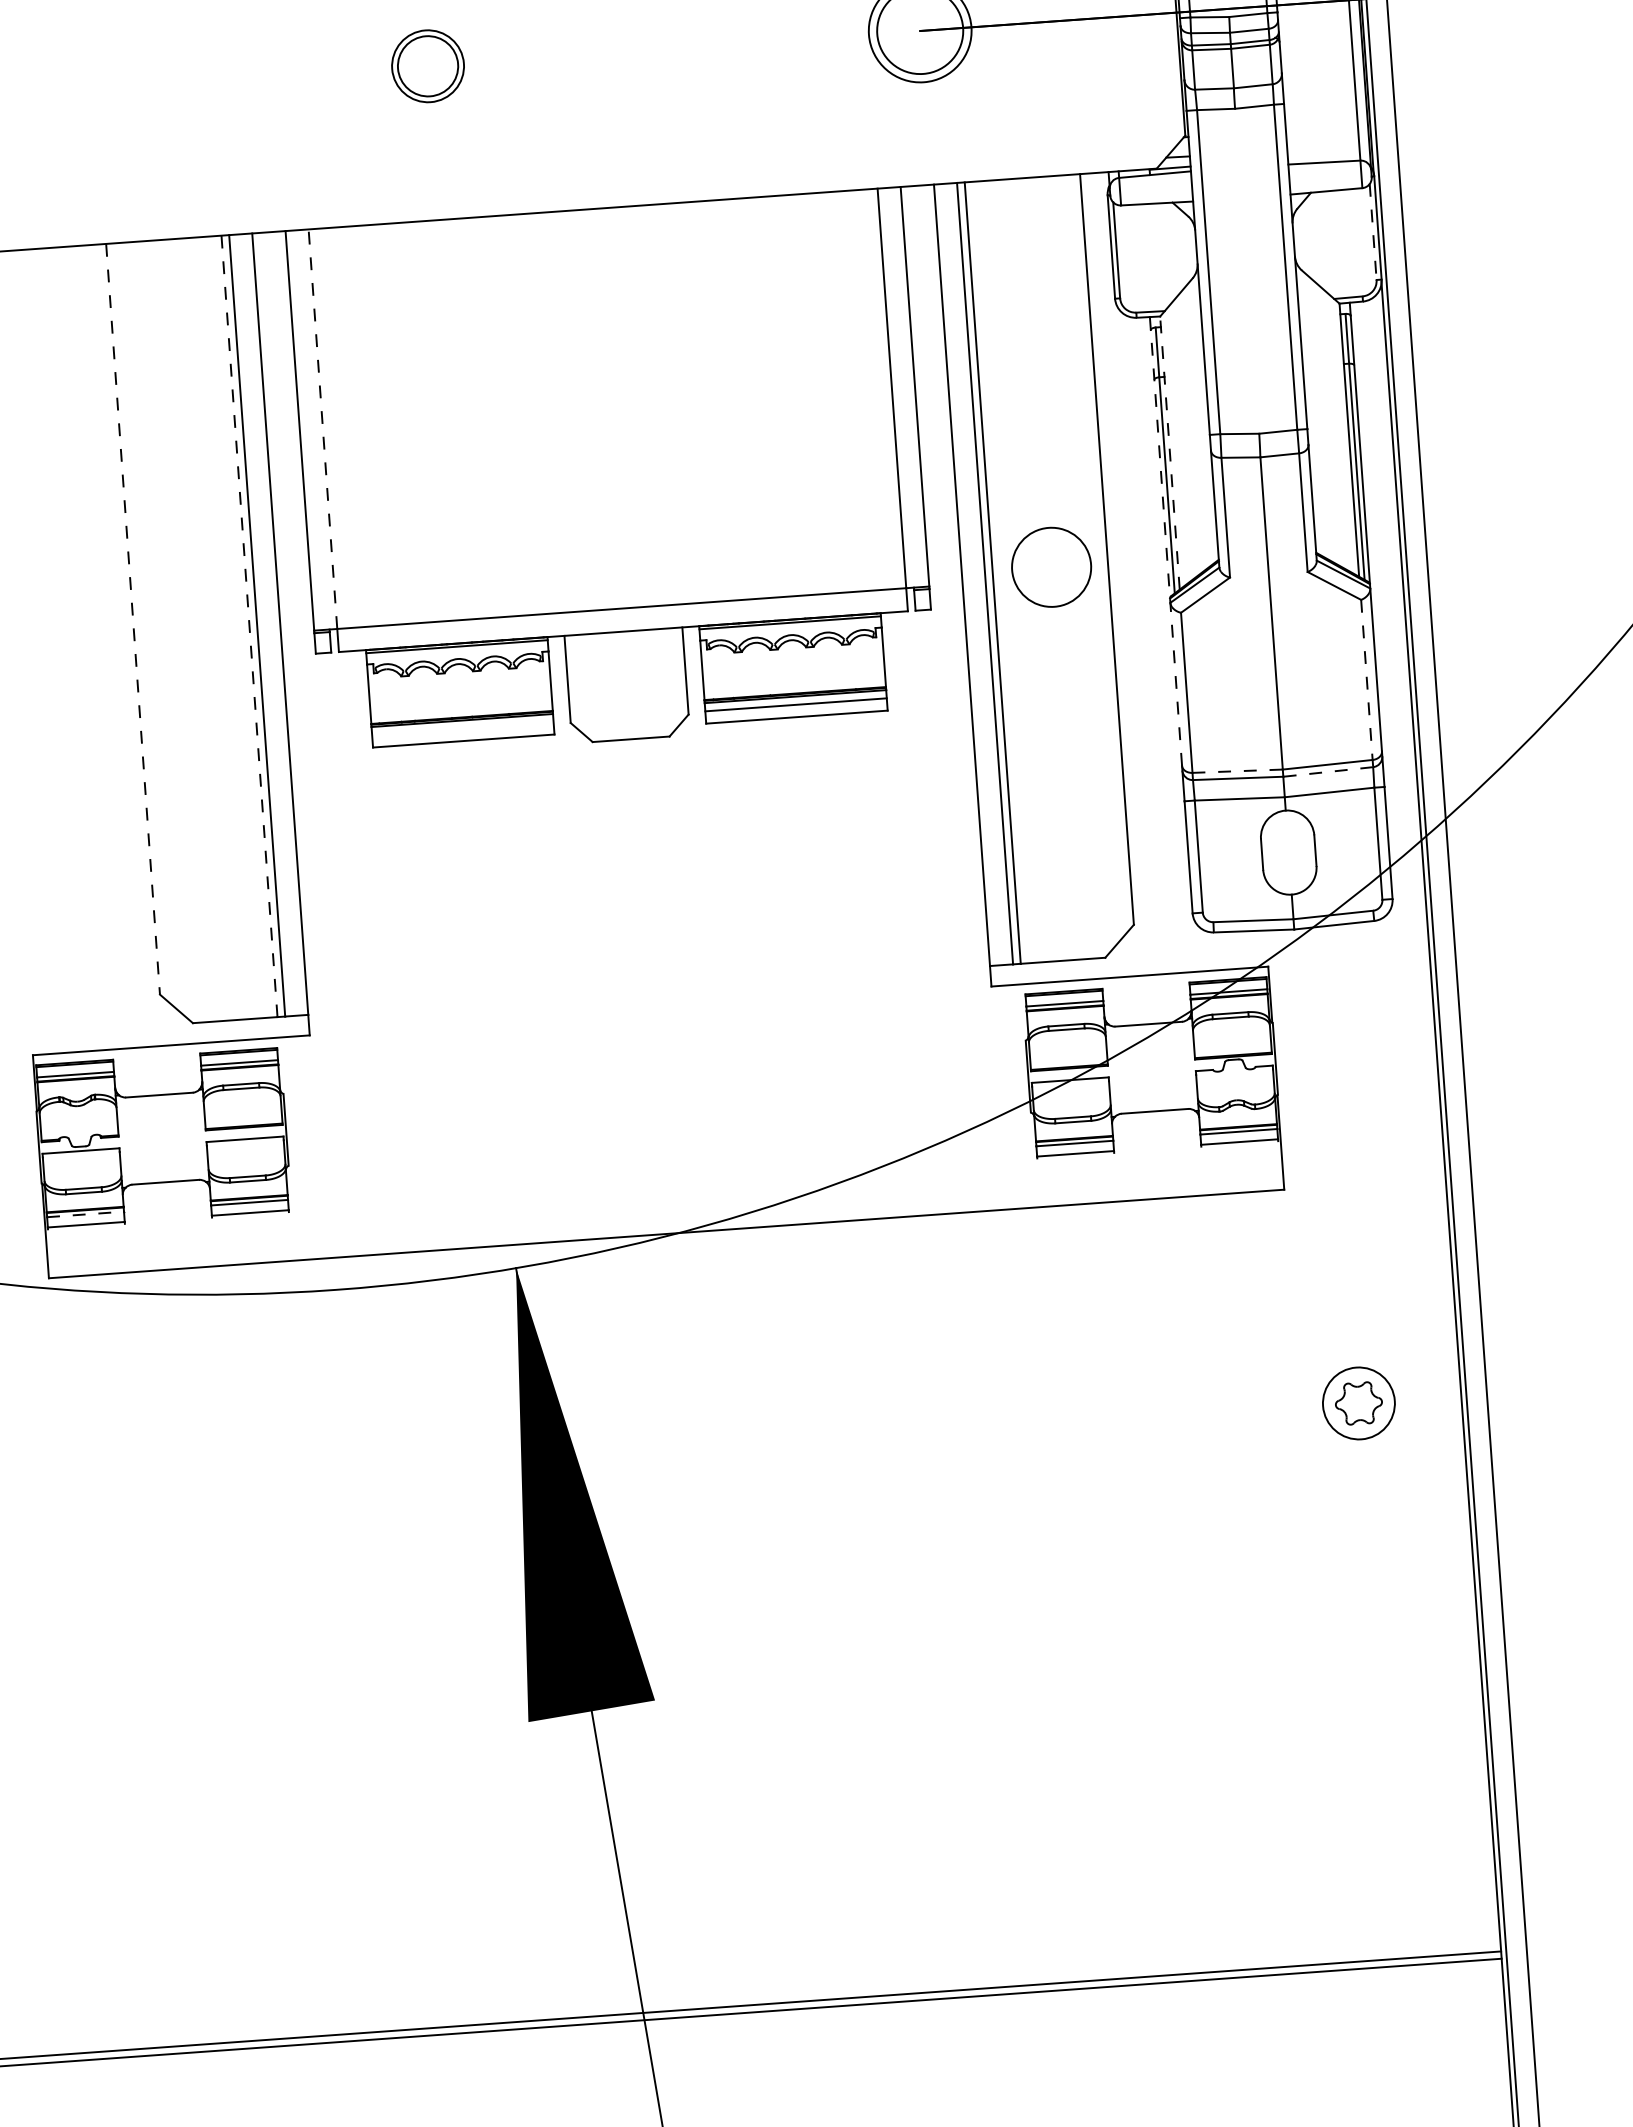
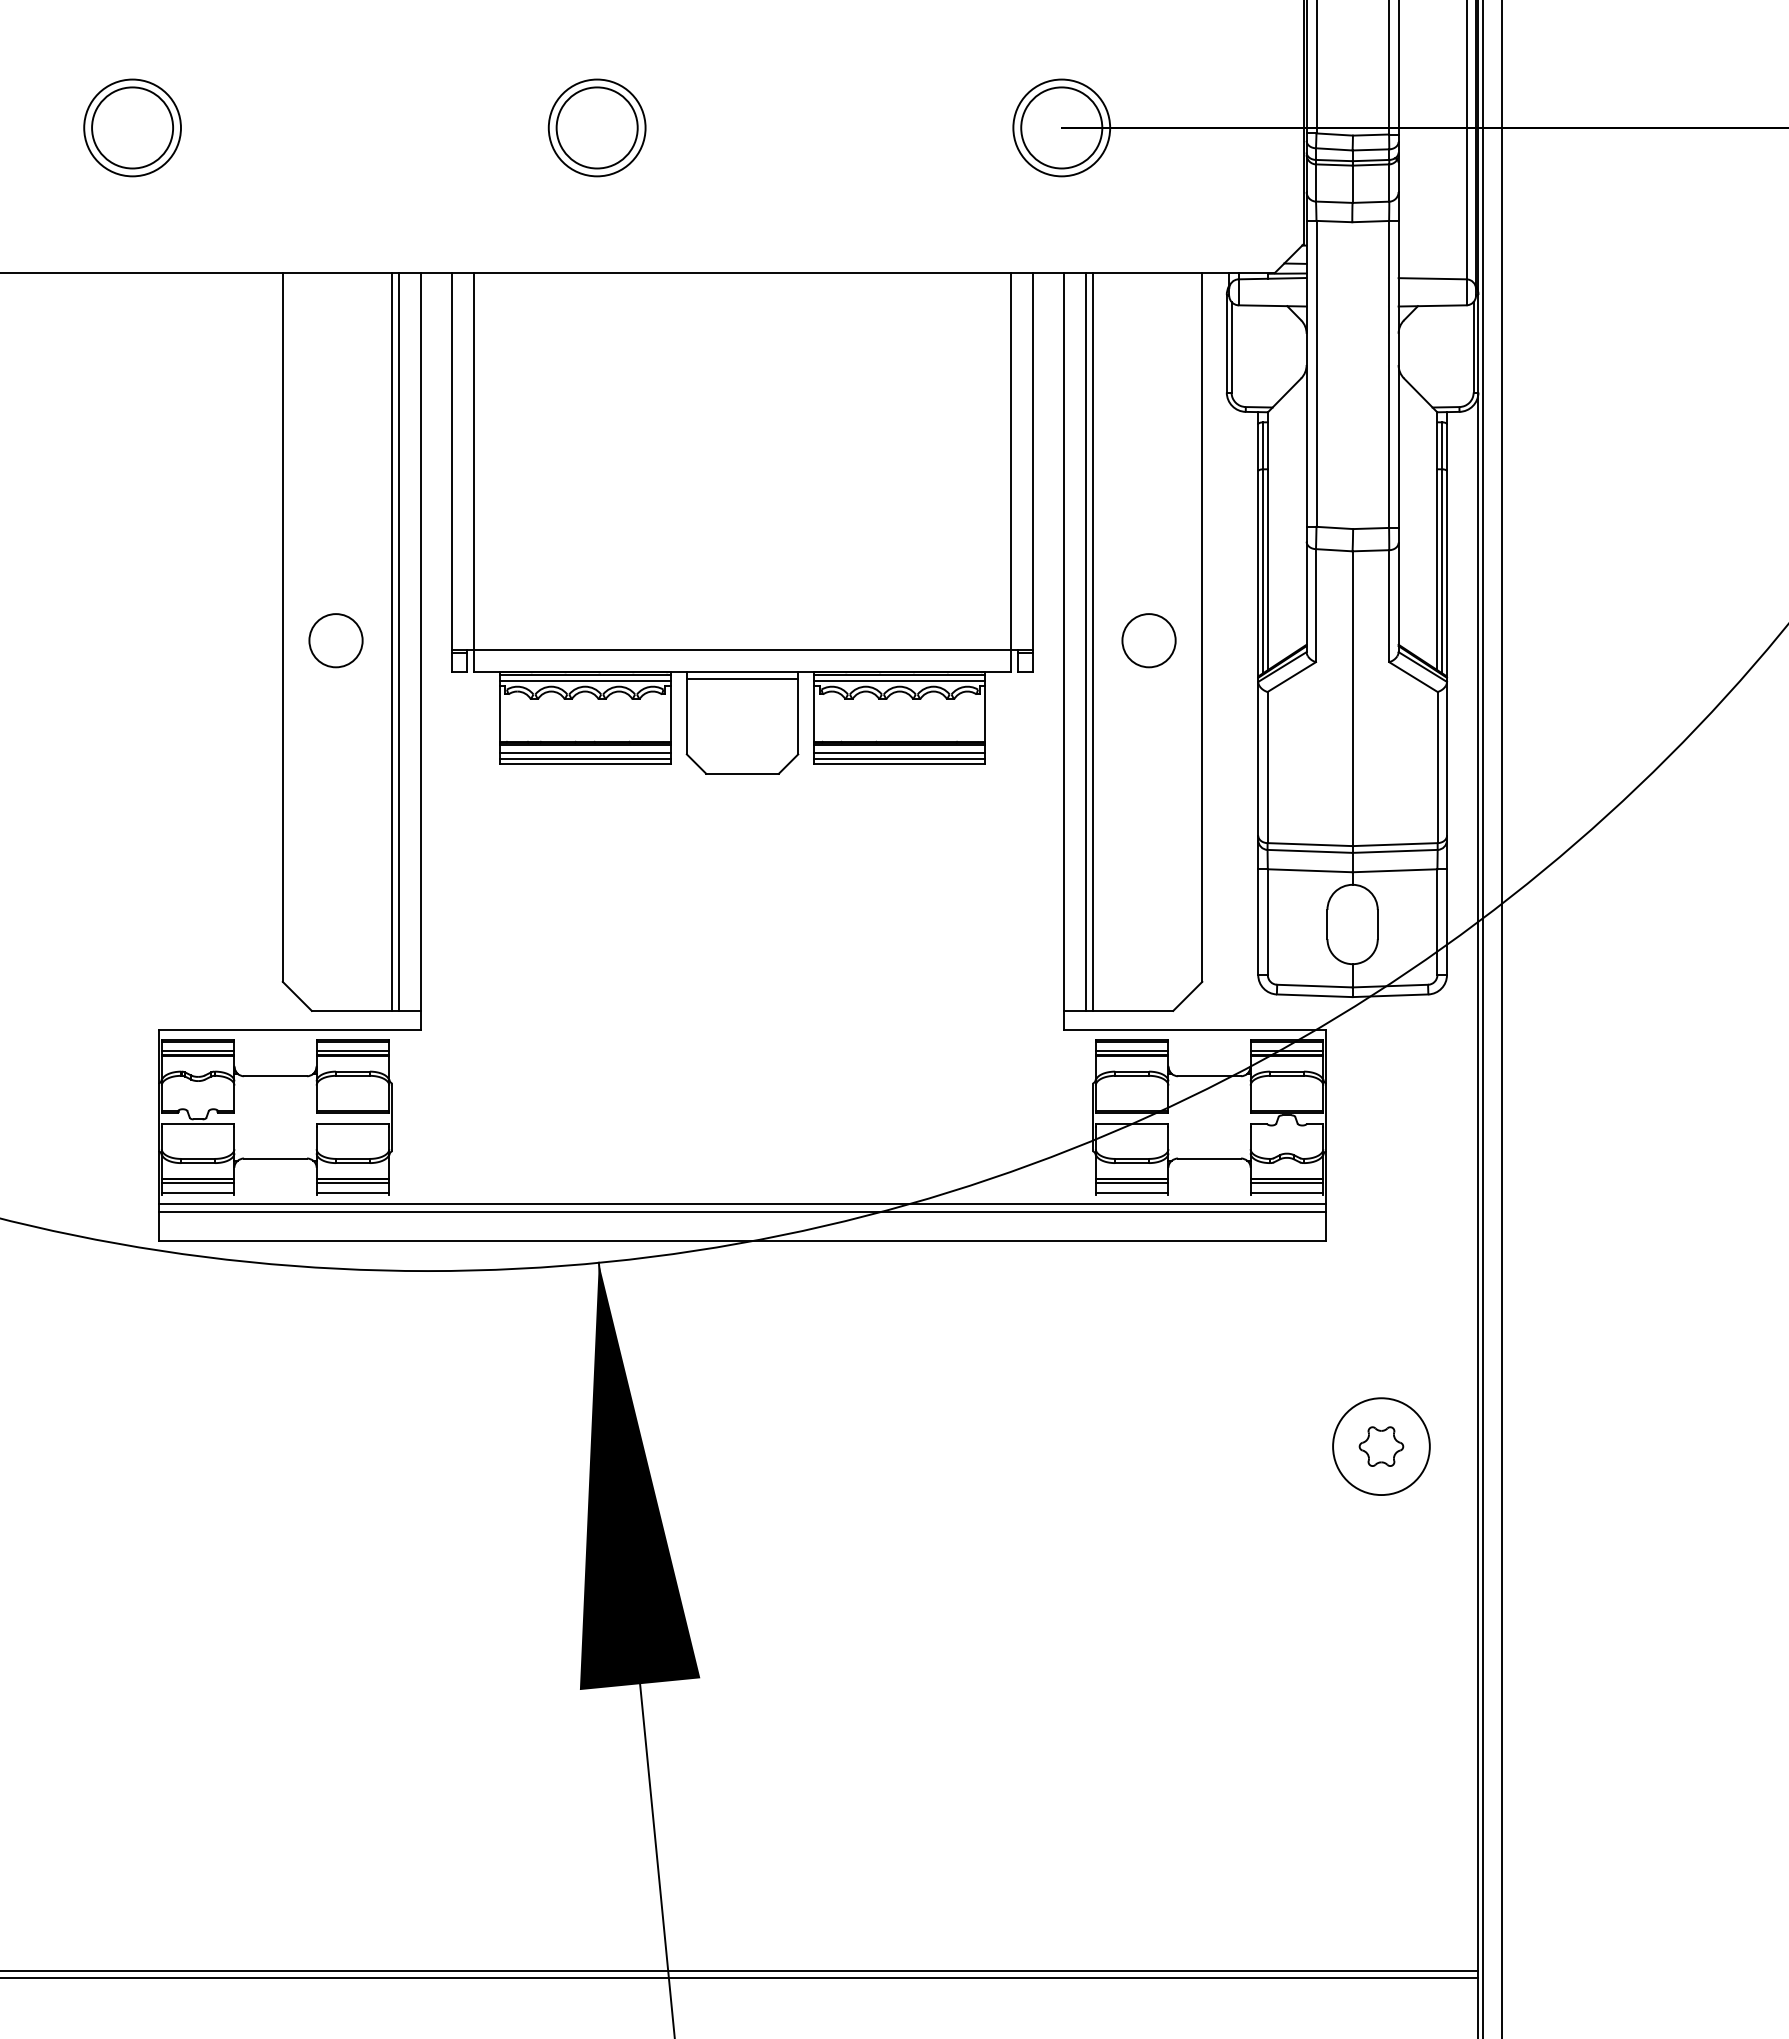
part: (427, 65) -> (596, 127), size x1.43
line: (1372, 232) -> (1473, 347), dashed -> solid
line: (322, 428) -> (473, 461), dashed -> solid
line: (1169, 453) -> (1267, 541), dashed -> solid
line: (1166, 548) -> (1258, 630), dashed -> solid
circle: (1050, 567) -> (1148, 640), size x0.71
line: (132, 620) -> (282, 628), dashed -> solid
line: (249, 626) -> (391, 642), dashed -> solid
line: (790, 628) -> (899, 680), added
circle: (189, 629) -> (335, 640), added
line: (623, 639) -> (742, 679), added
line: (456, 652) -> (584, 680), added
line: (1366, 679) -> (1437, 767), dashed -> solid
line: (796, 712) -> (899, 759), added
line: (462, 728) -> (584, 752), added
line: (462, 736) -> (584, 759), added
line: (1238, 771) -> (1310, 844), dashed -> solid
line: (1328, 772) -> (1395, 851), dashed -> solid
line: (663, 1195) -> (742, 1204), added
line: (664, 1202) -> (742, 1211), added
line: (85, 1214) -> (198, 1183), dashed -> solid
circle: (1358, 1403) -> (1381, 1446), size x1.43

